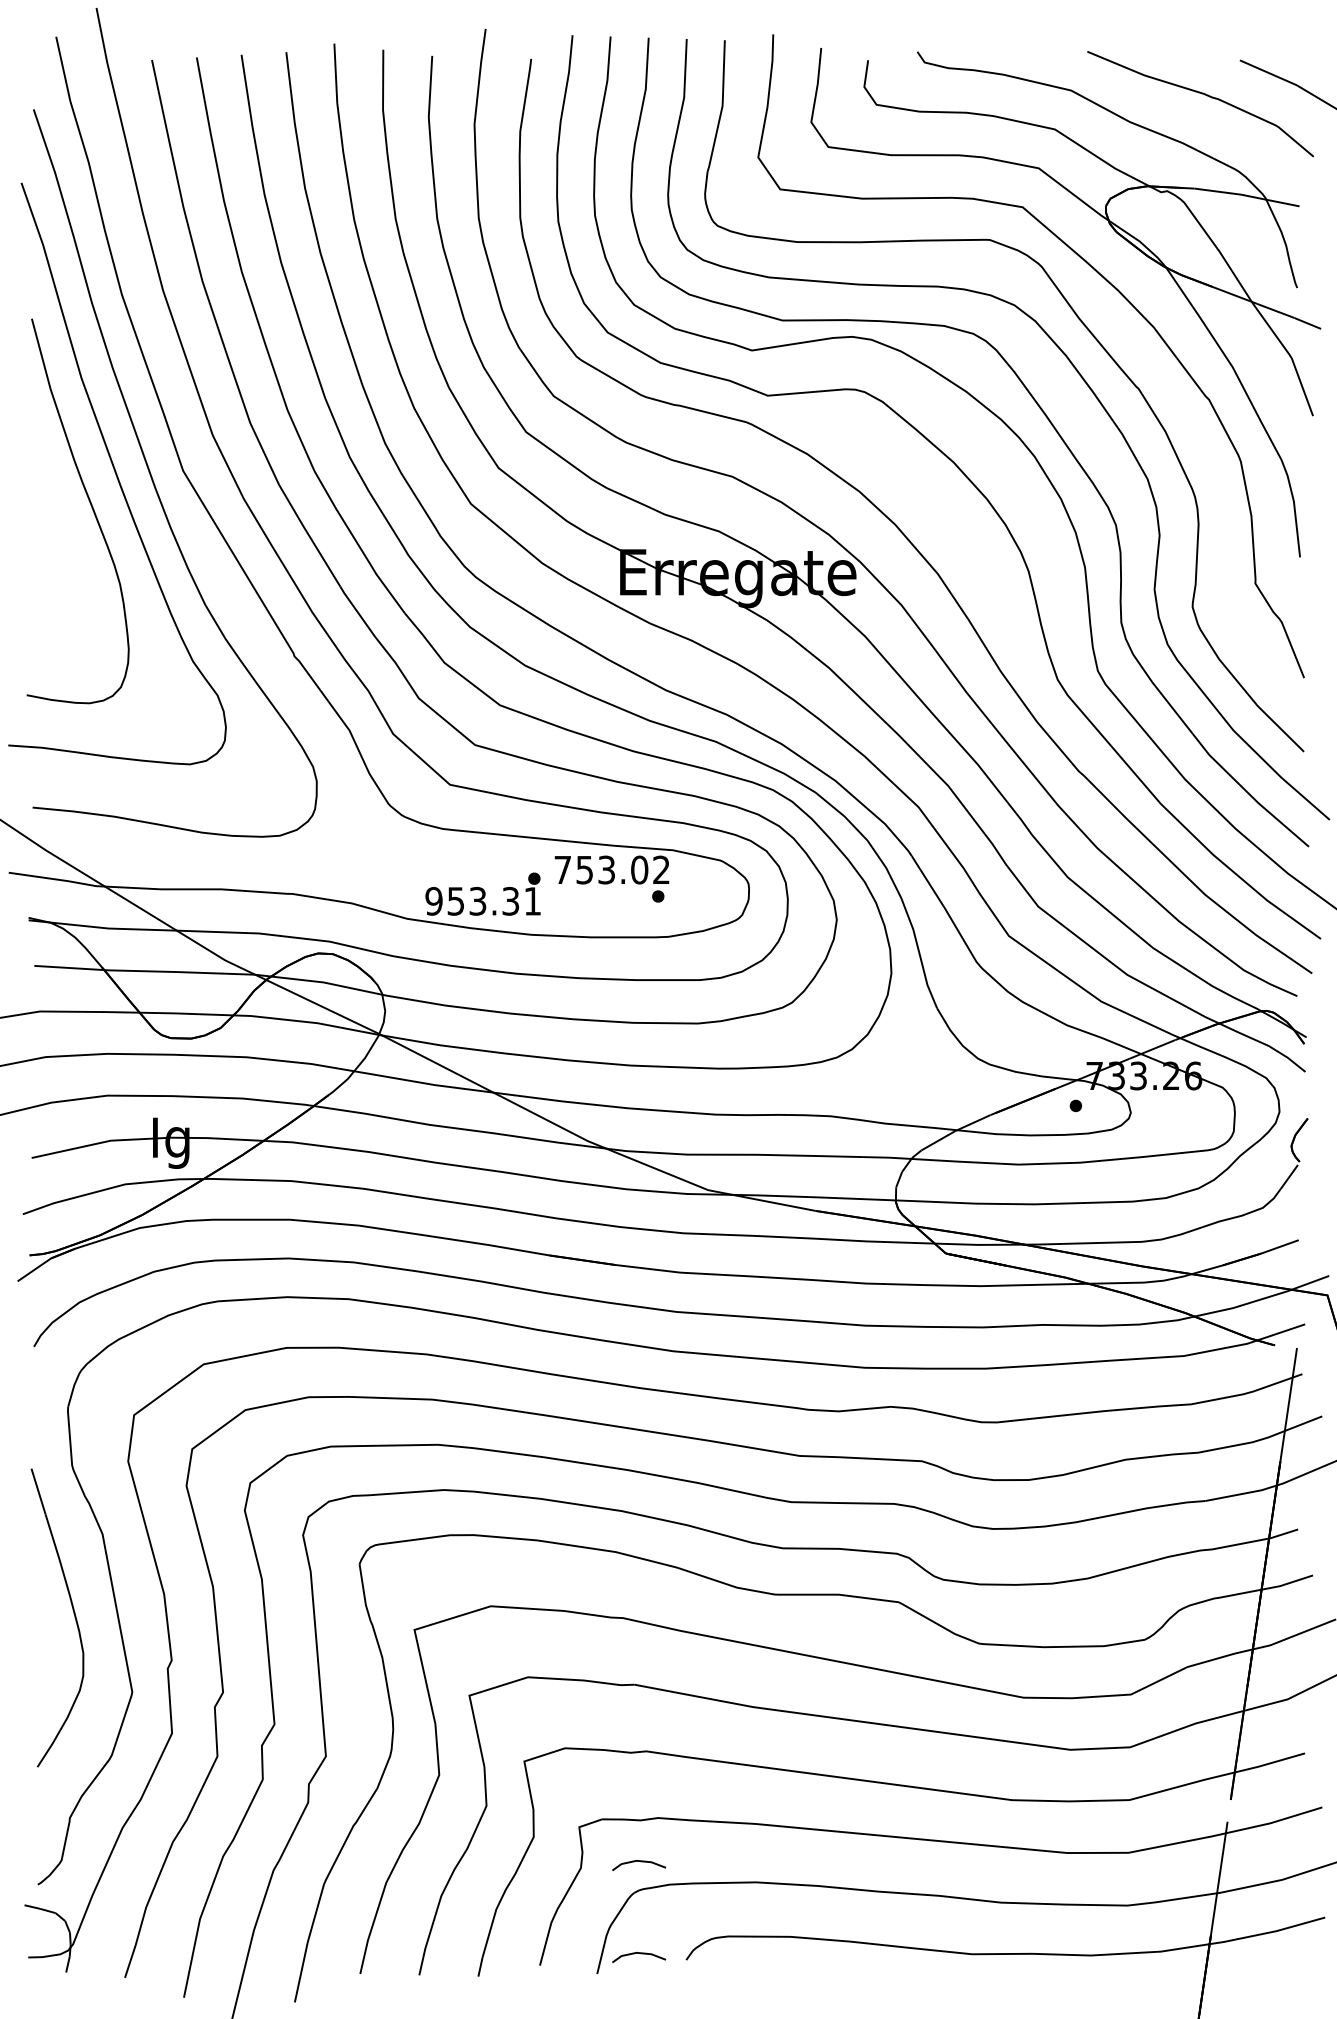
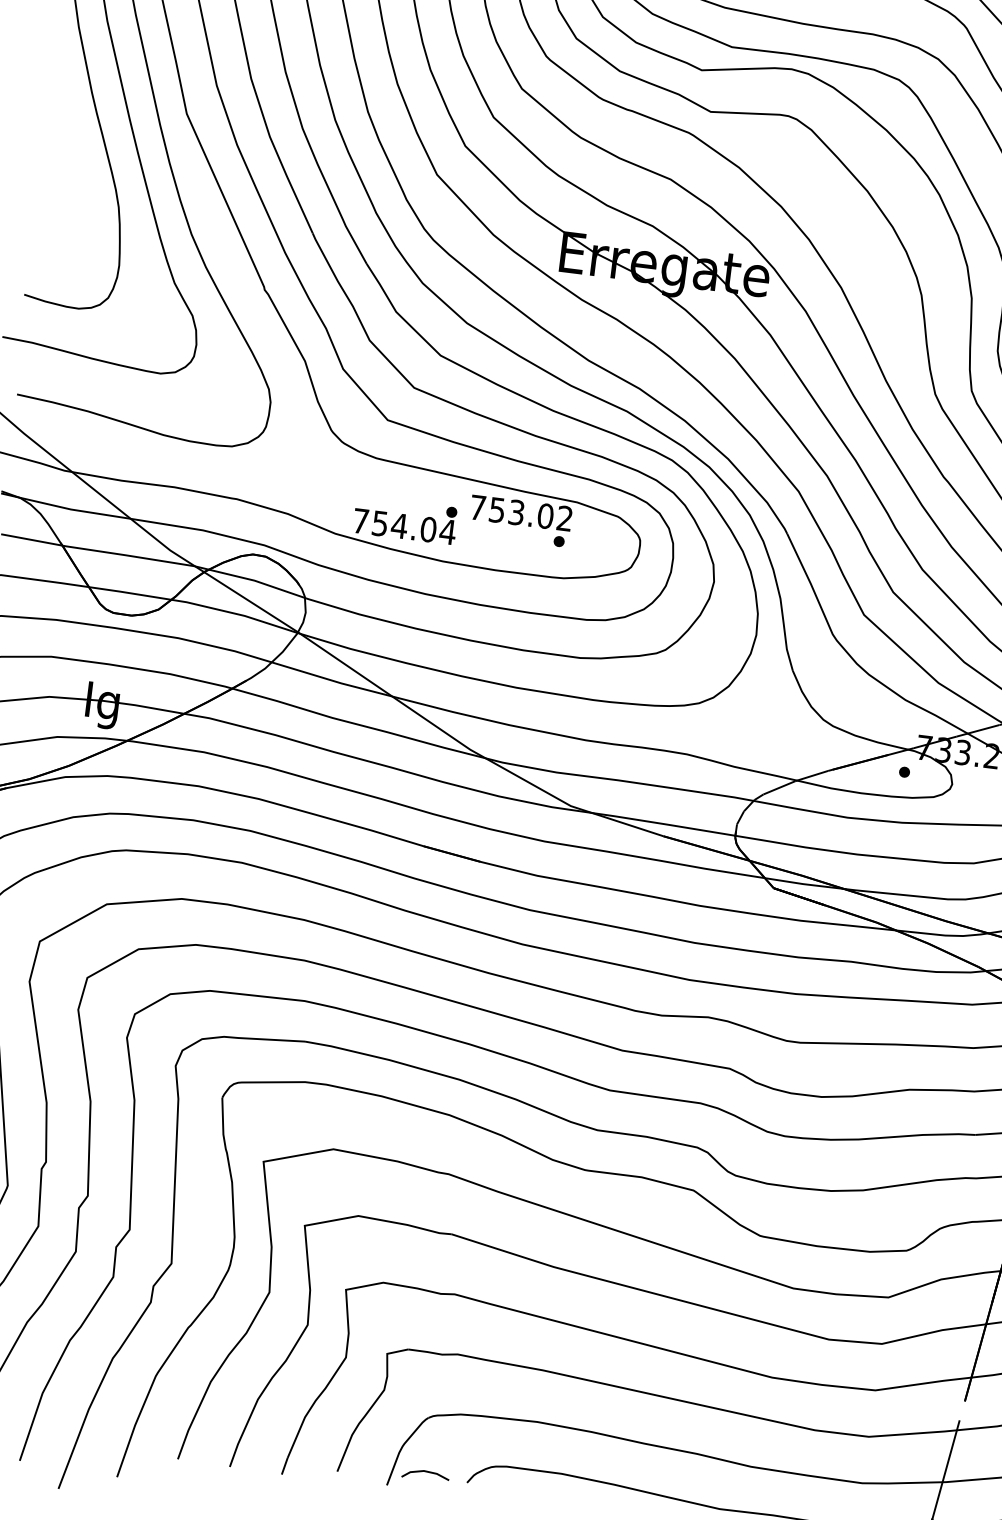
text: (483, 900) -> (404, 525), 953.31 -> 754.04
line: (640, 1862) -> (437, 1391), removed

